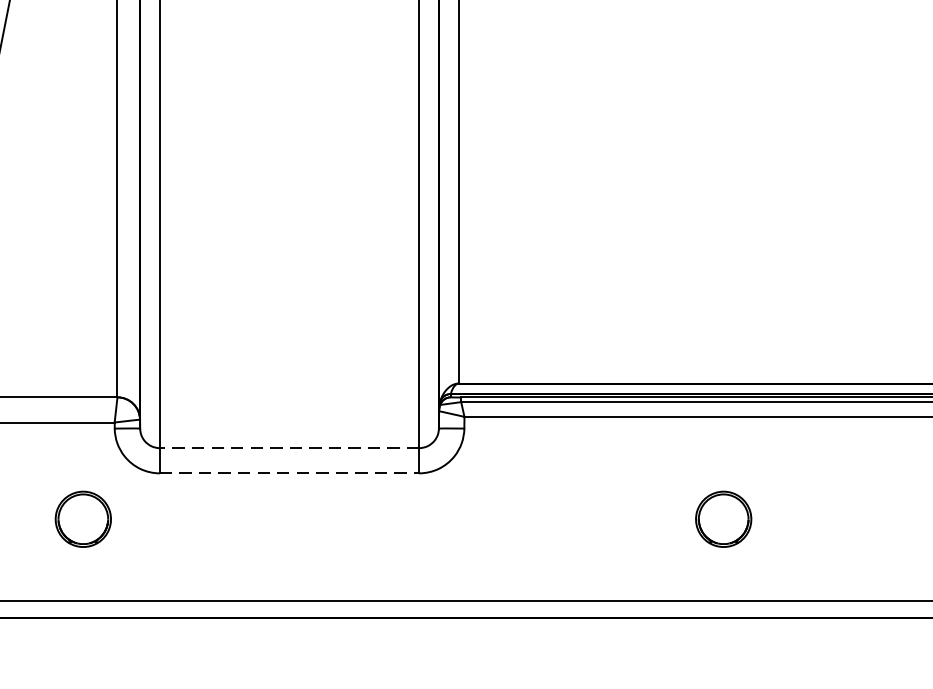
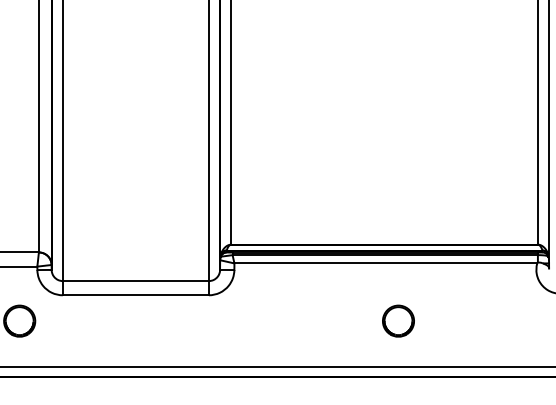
line: (288, 448) -> (135, 281), dashed -> solid
line: (290, 473) -> (136, 295), dashed -> solid
part: (723, 518) -> (398, 320), moved

